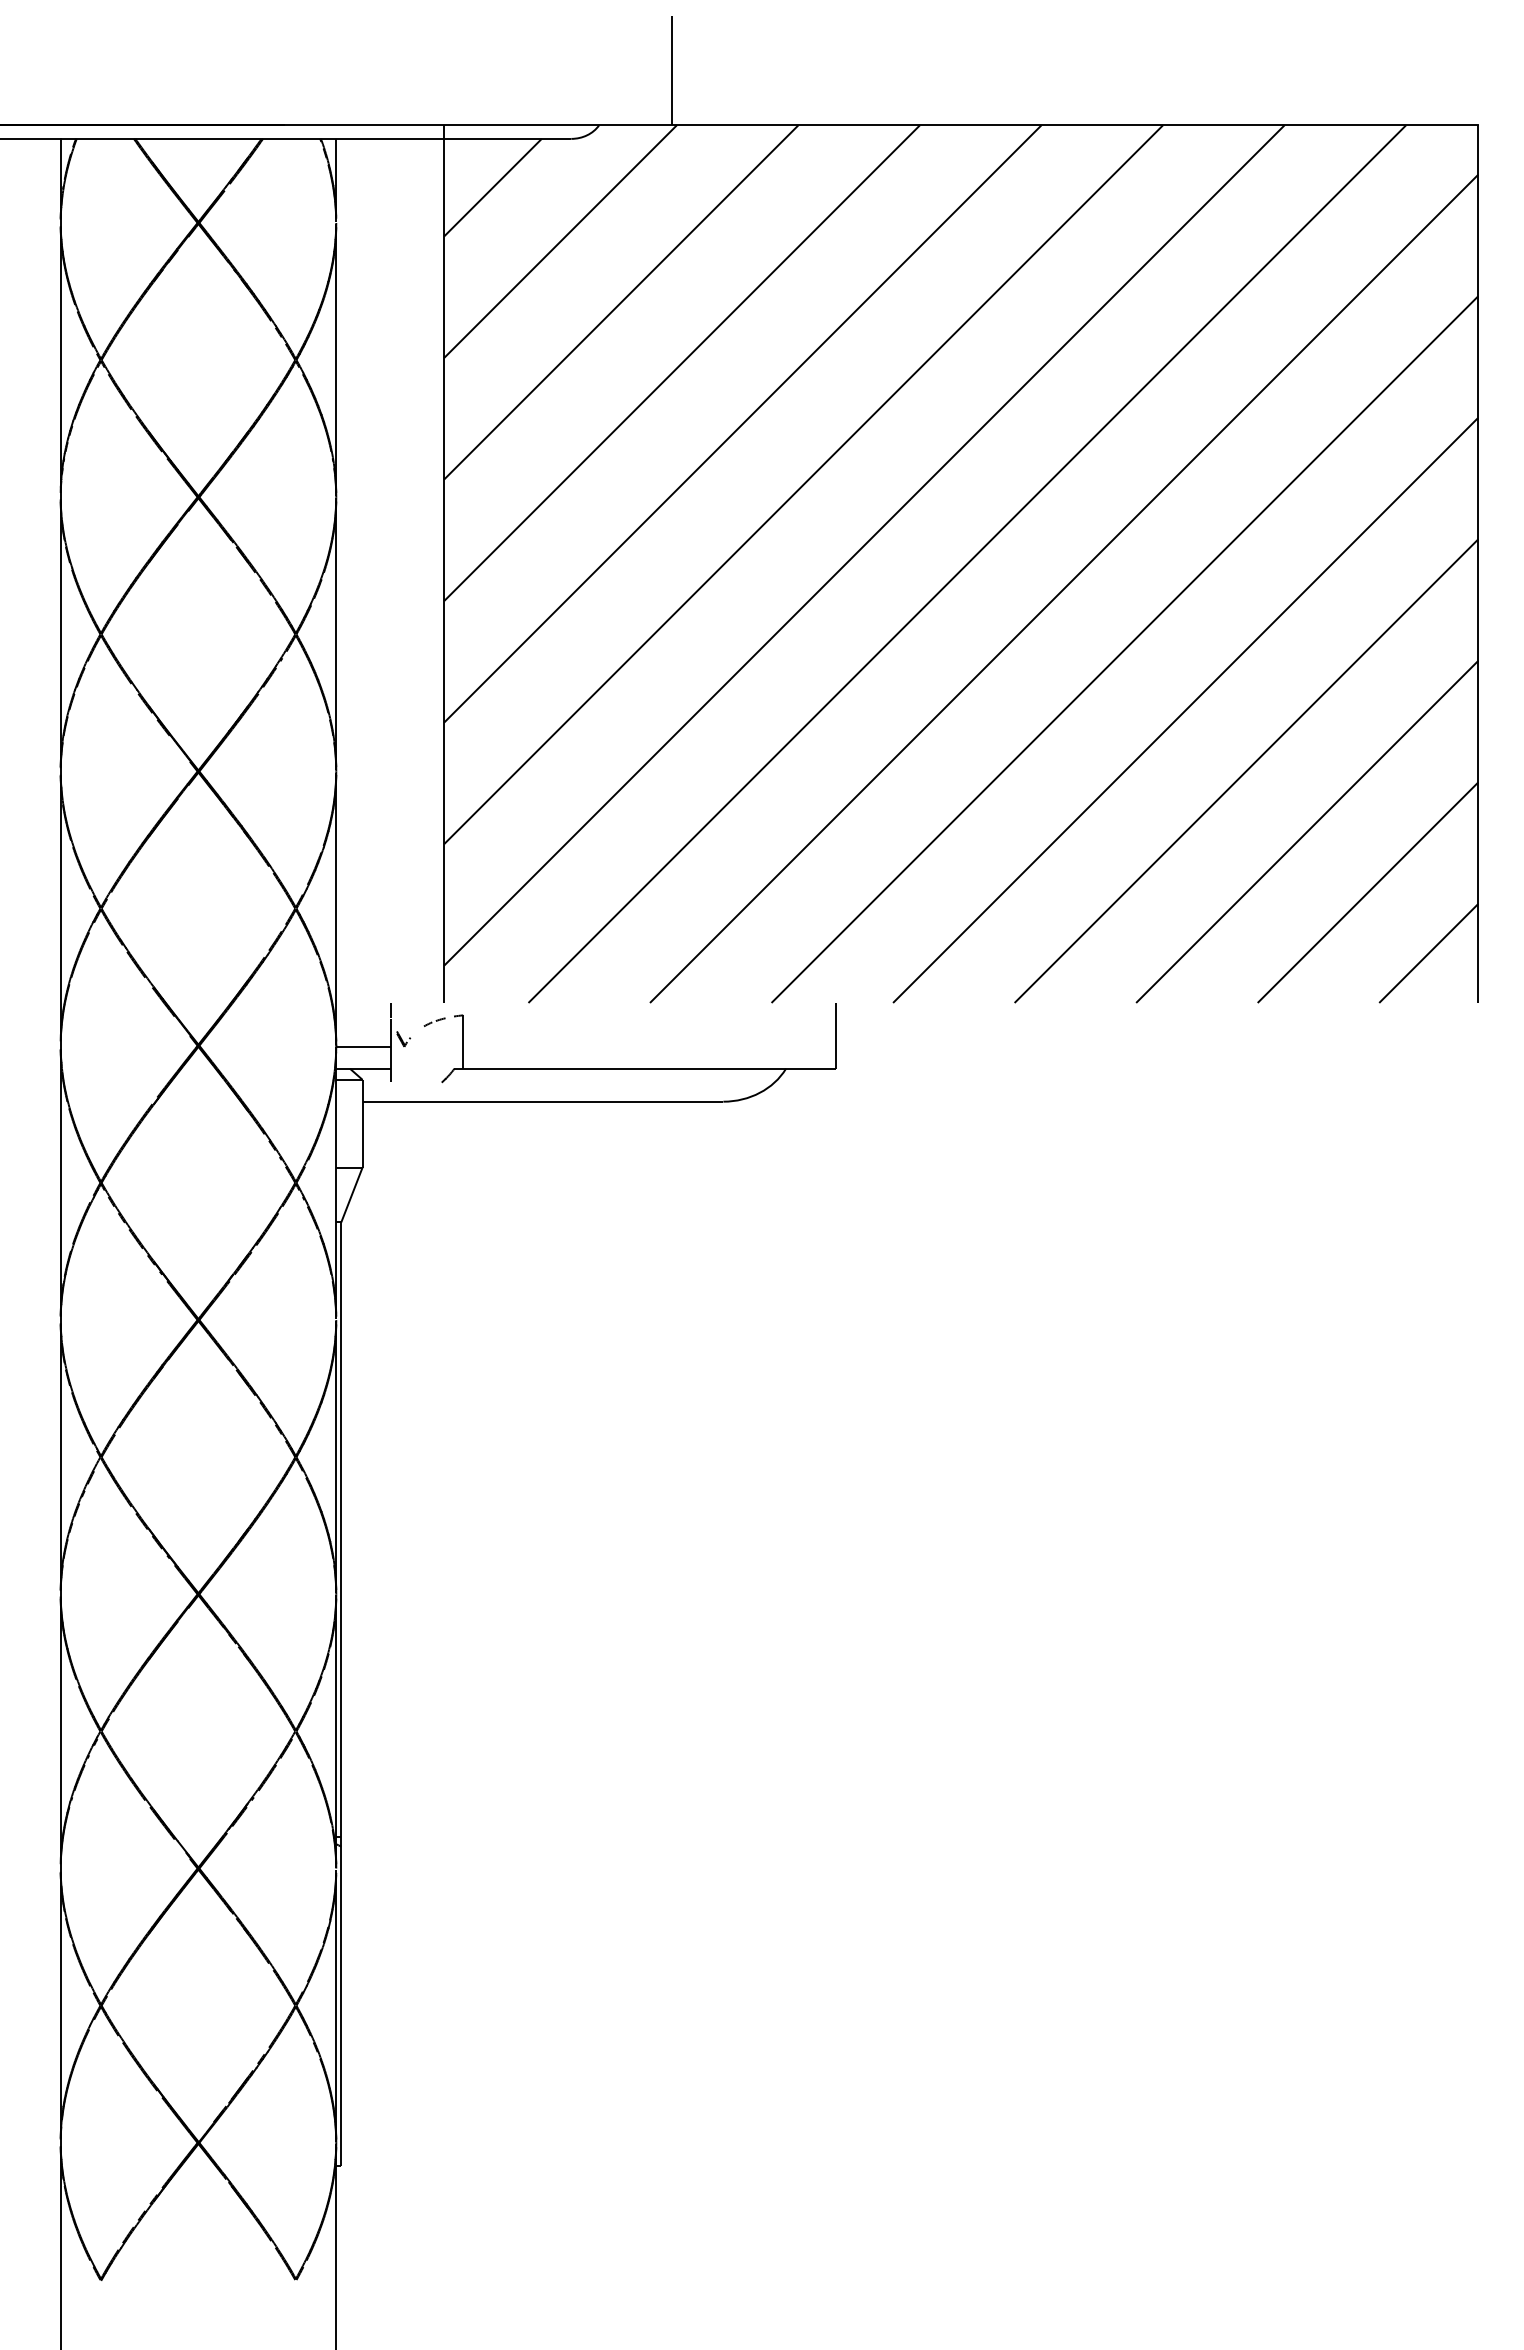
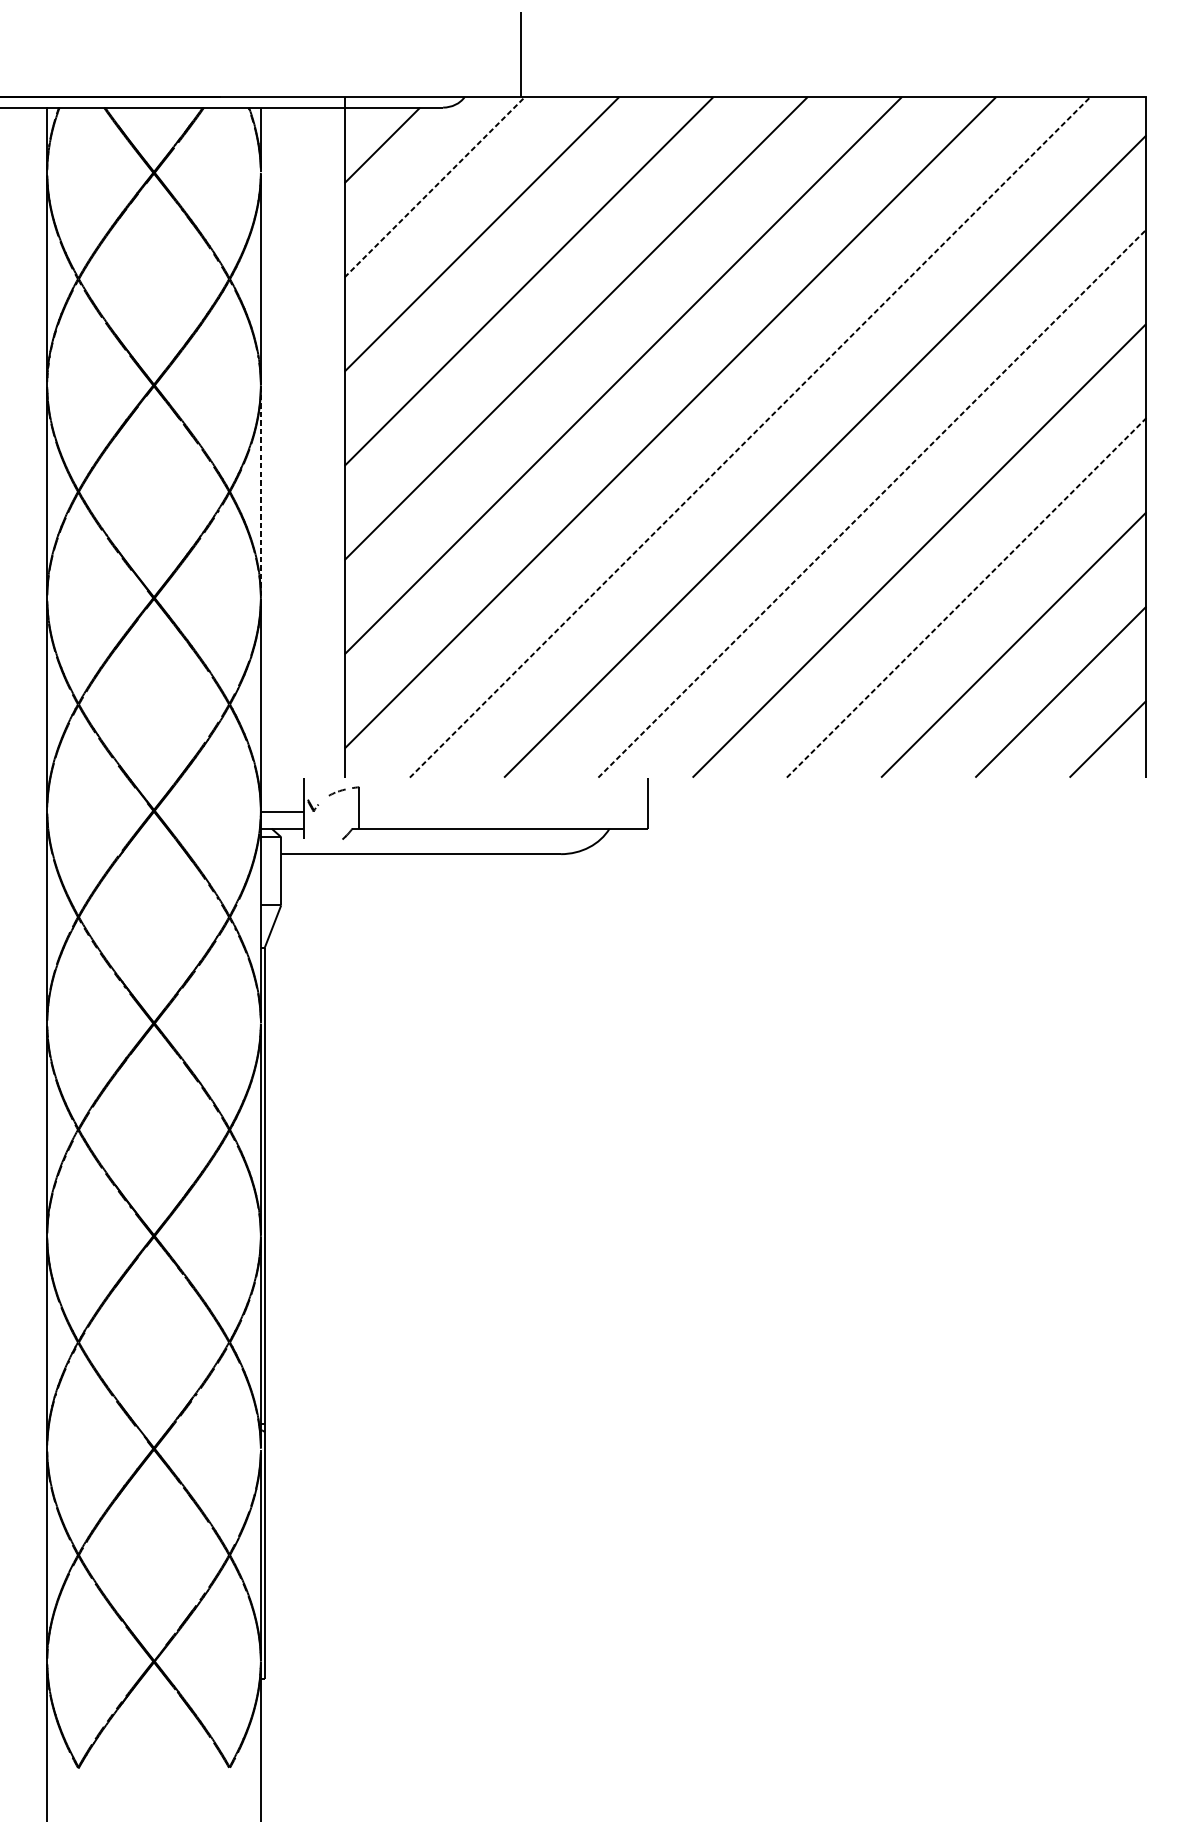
line: (560, 241) -> (434, 187), solid -> dashed
line: (967, 564) -> (750, 437), solid -> dashed
line: (336, 634) -> (261, 491), solid -> dashed
line: (1124, 649) -> (872, 503), solid -> dashed
line: (1246, 771) -> (966, 598), solid -> dashed

